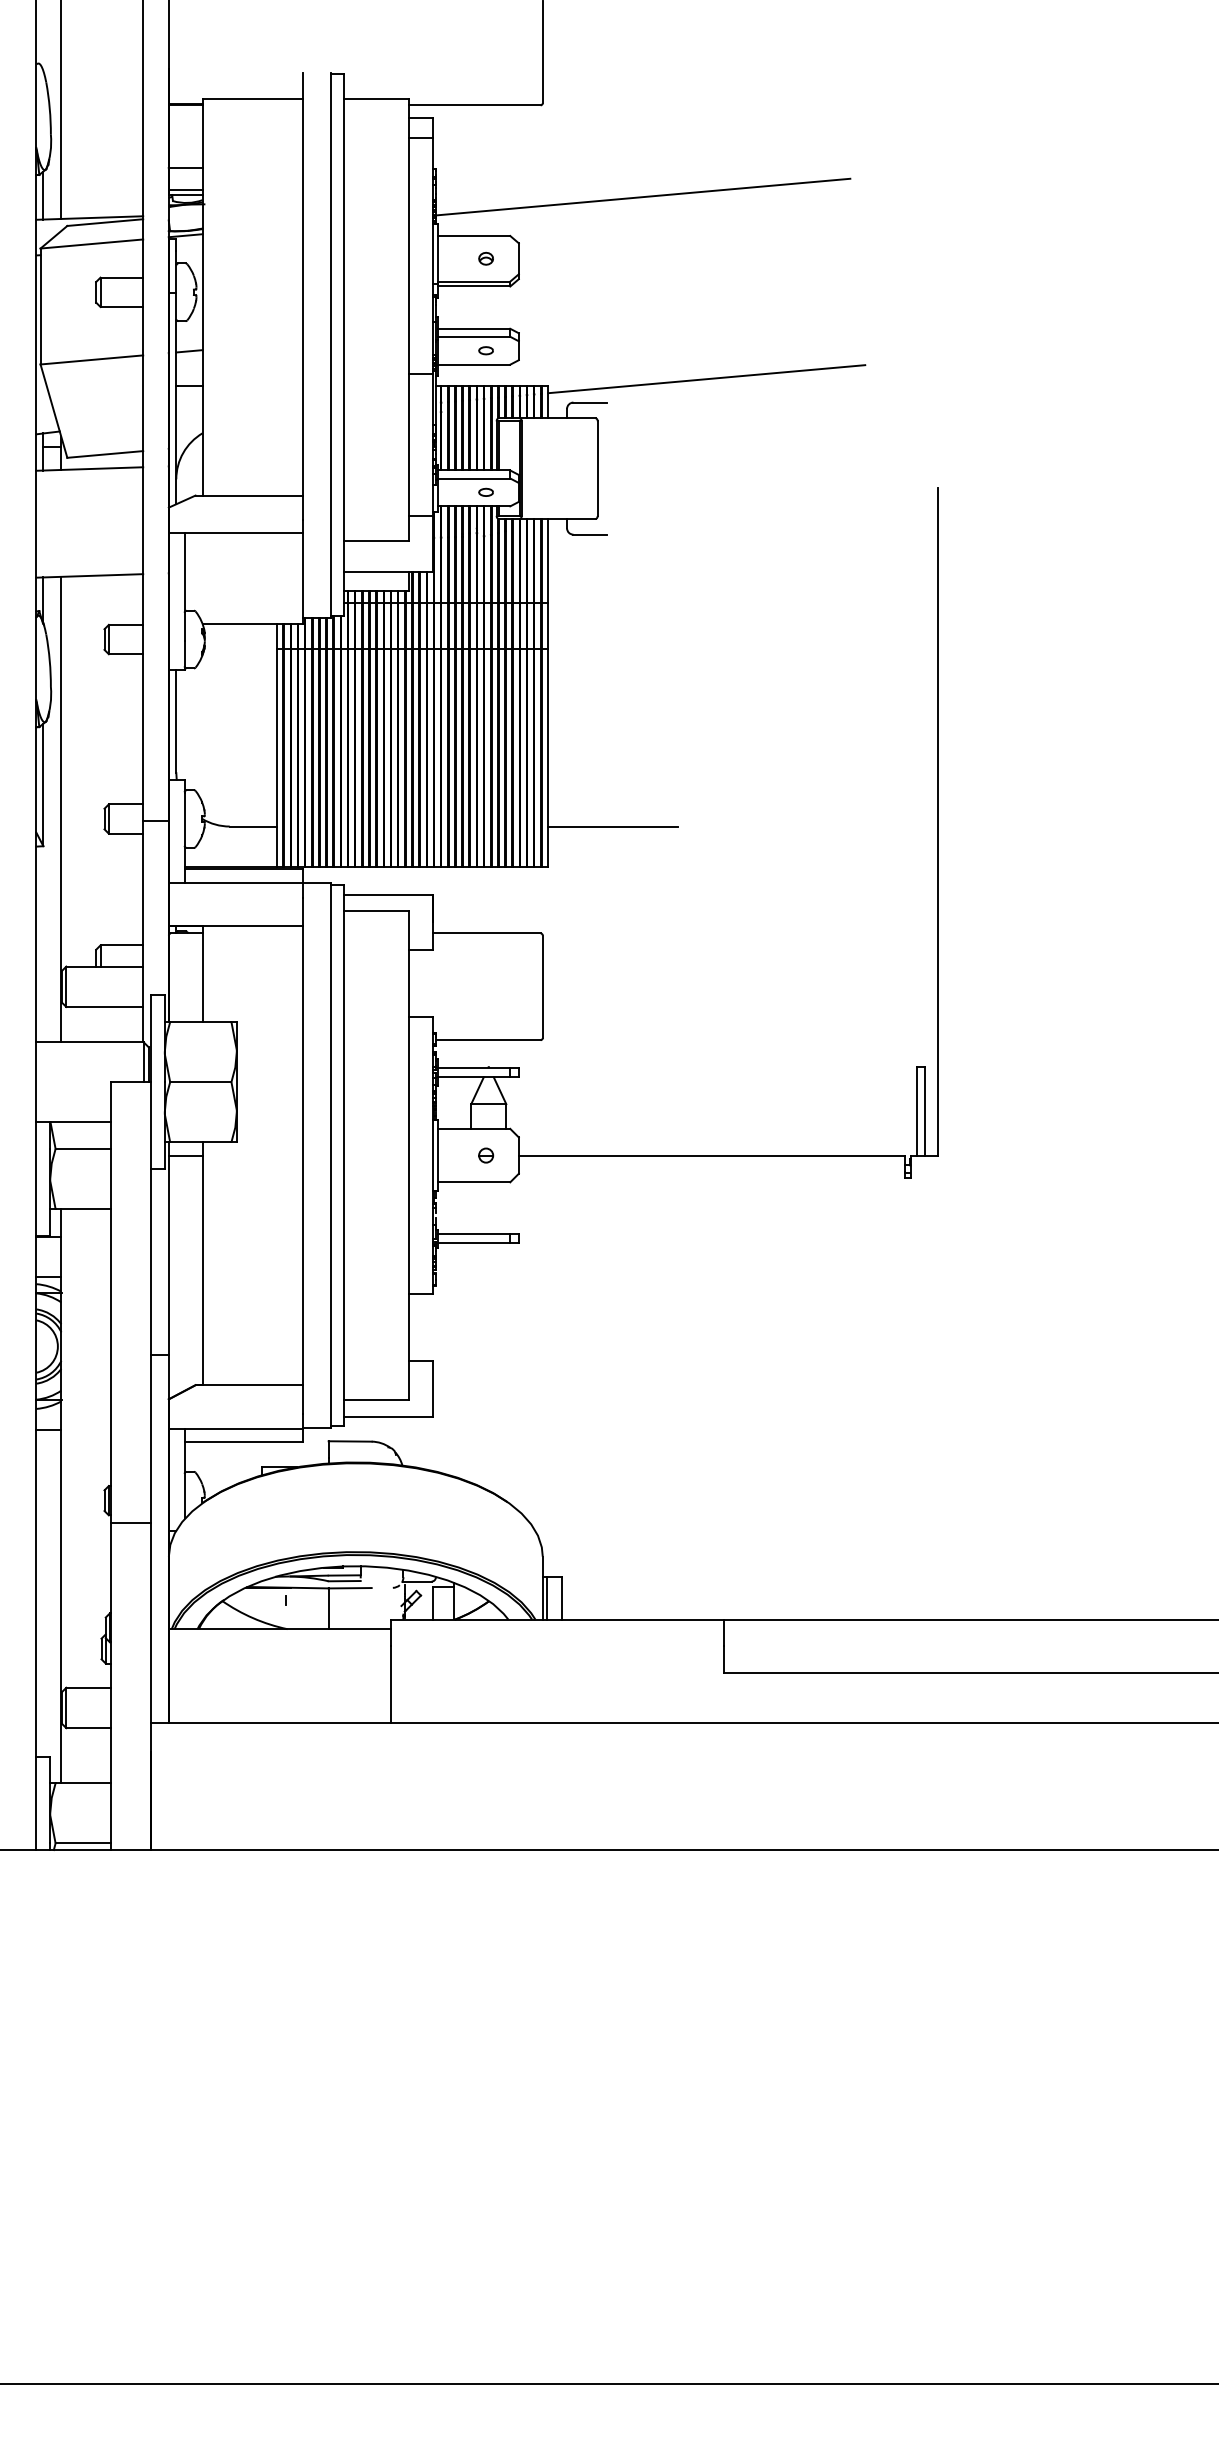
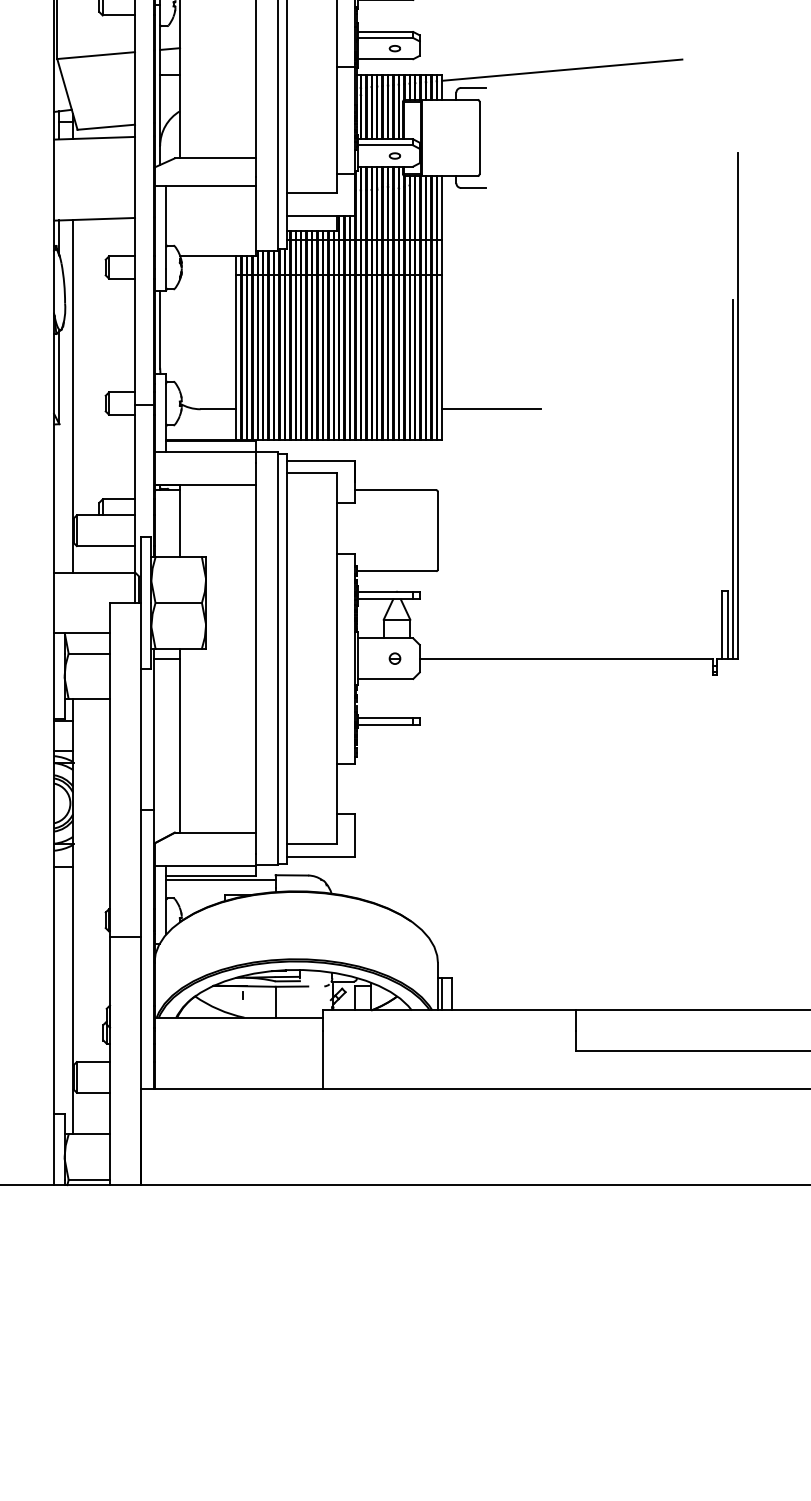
line: (931, 918) -> (732, 478), added
line: (256, 1447) -> (220, 879), added

